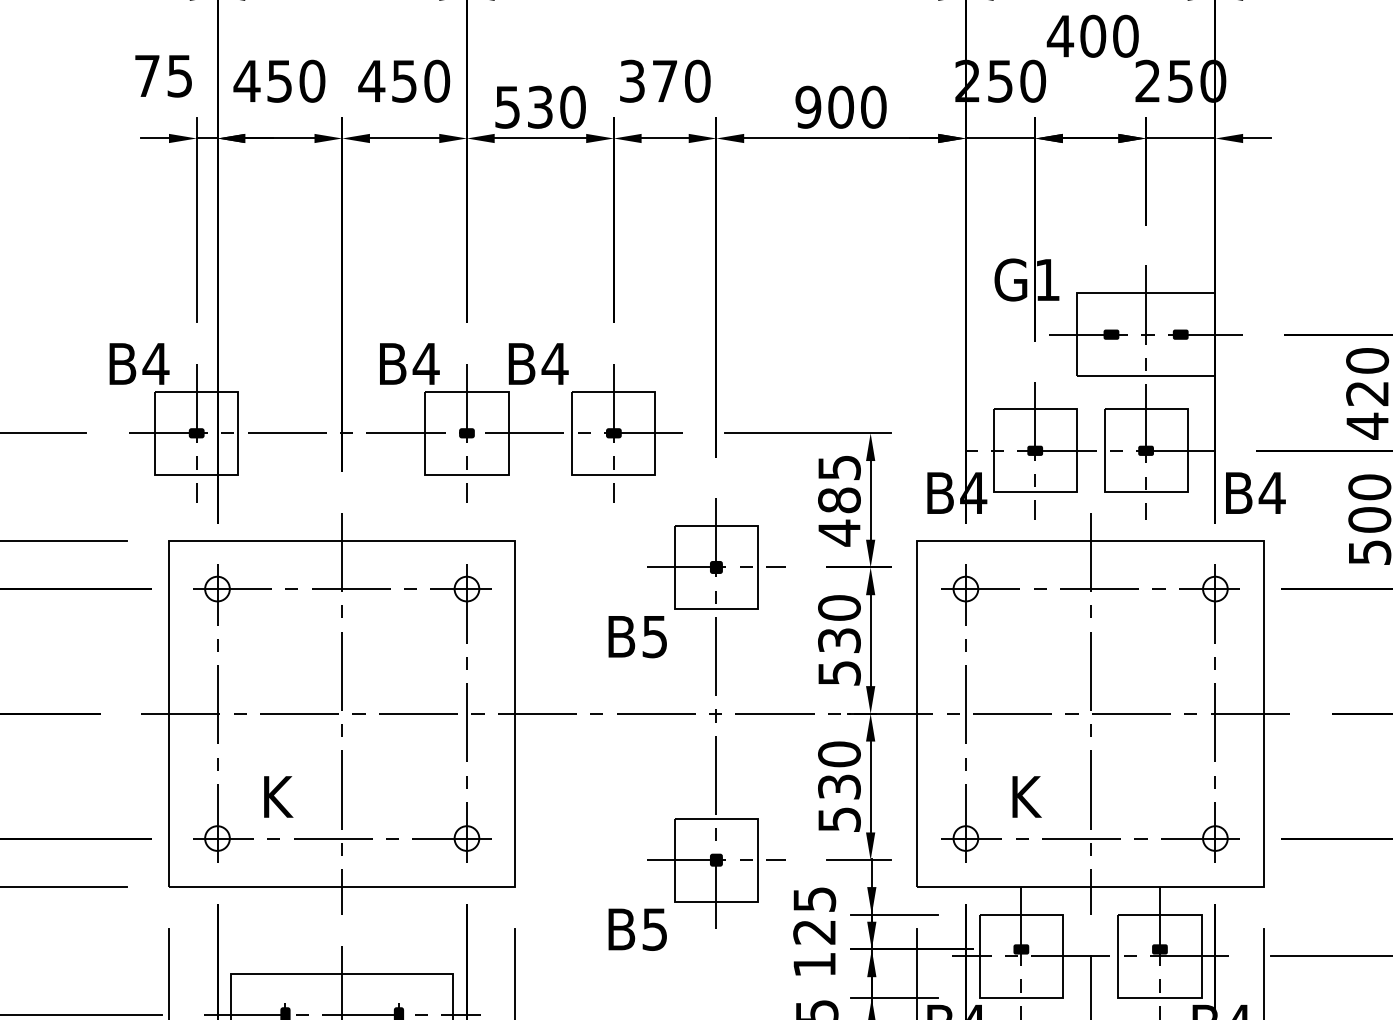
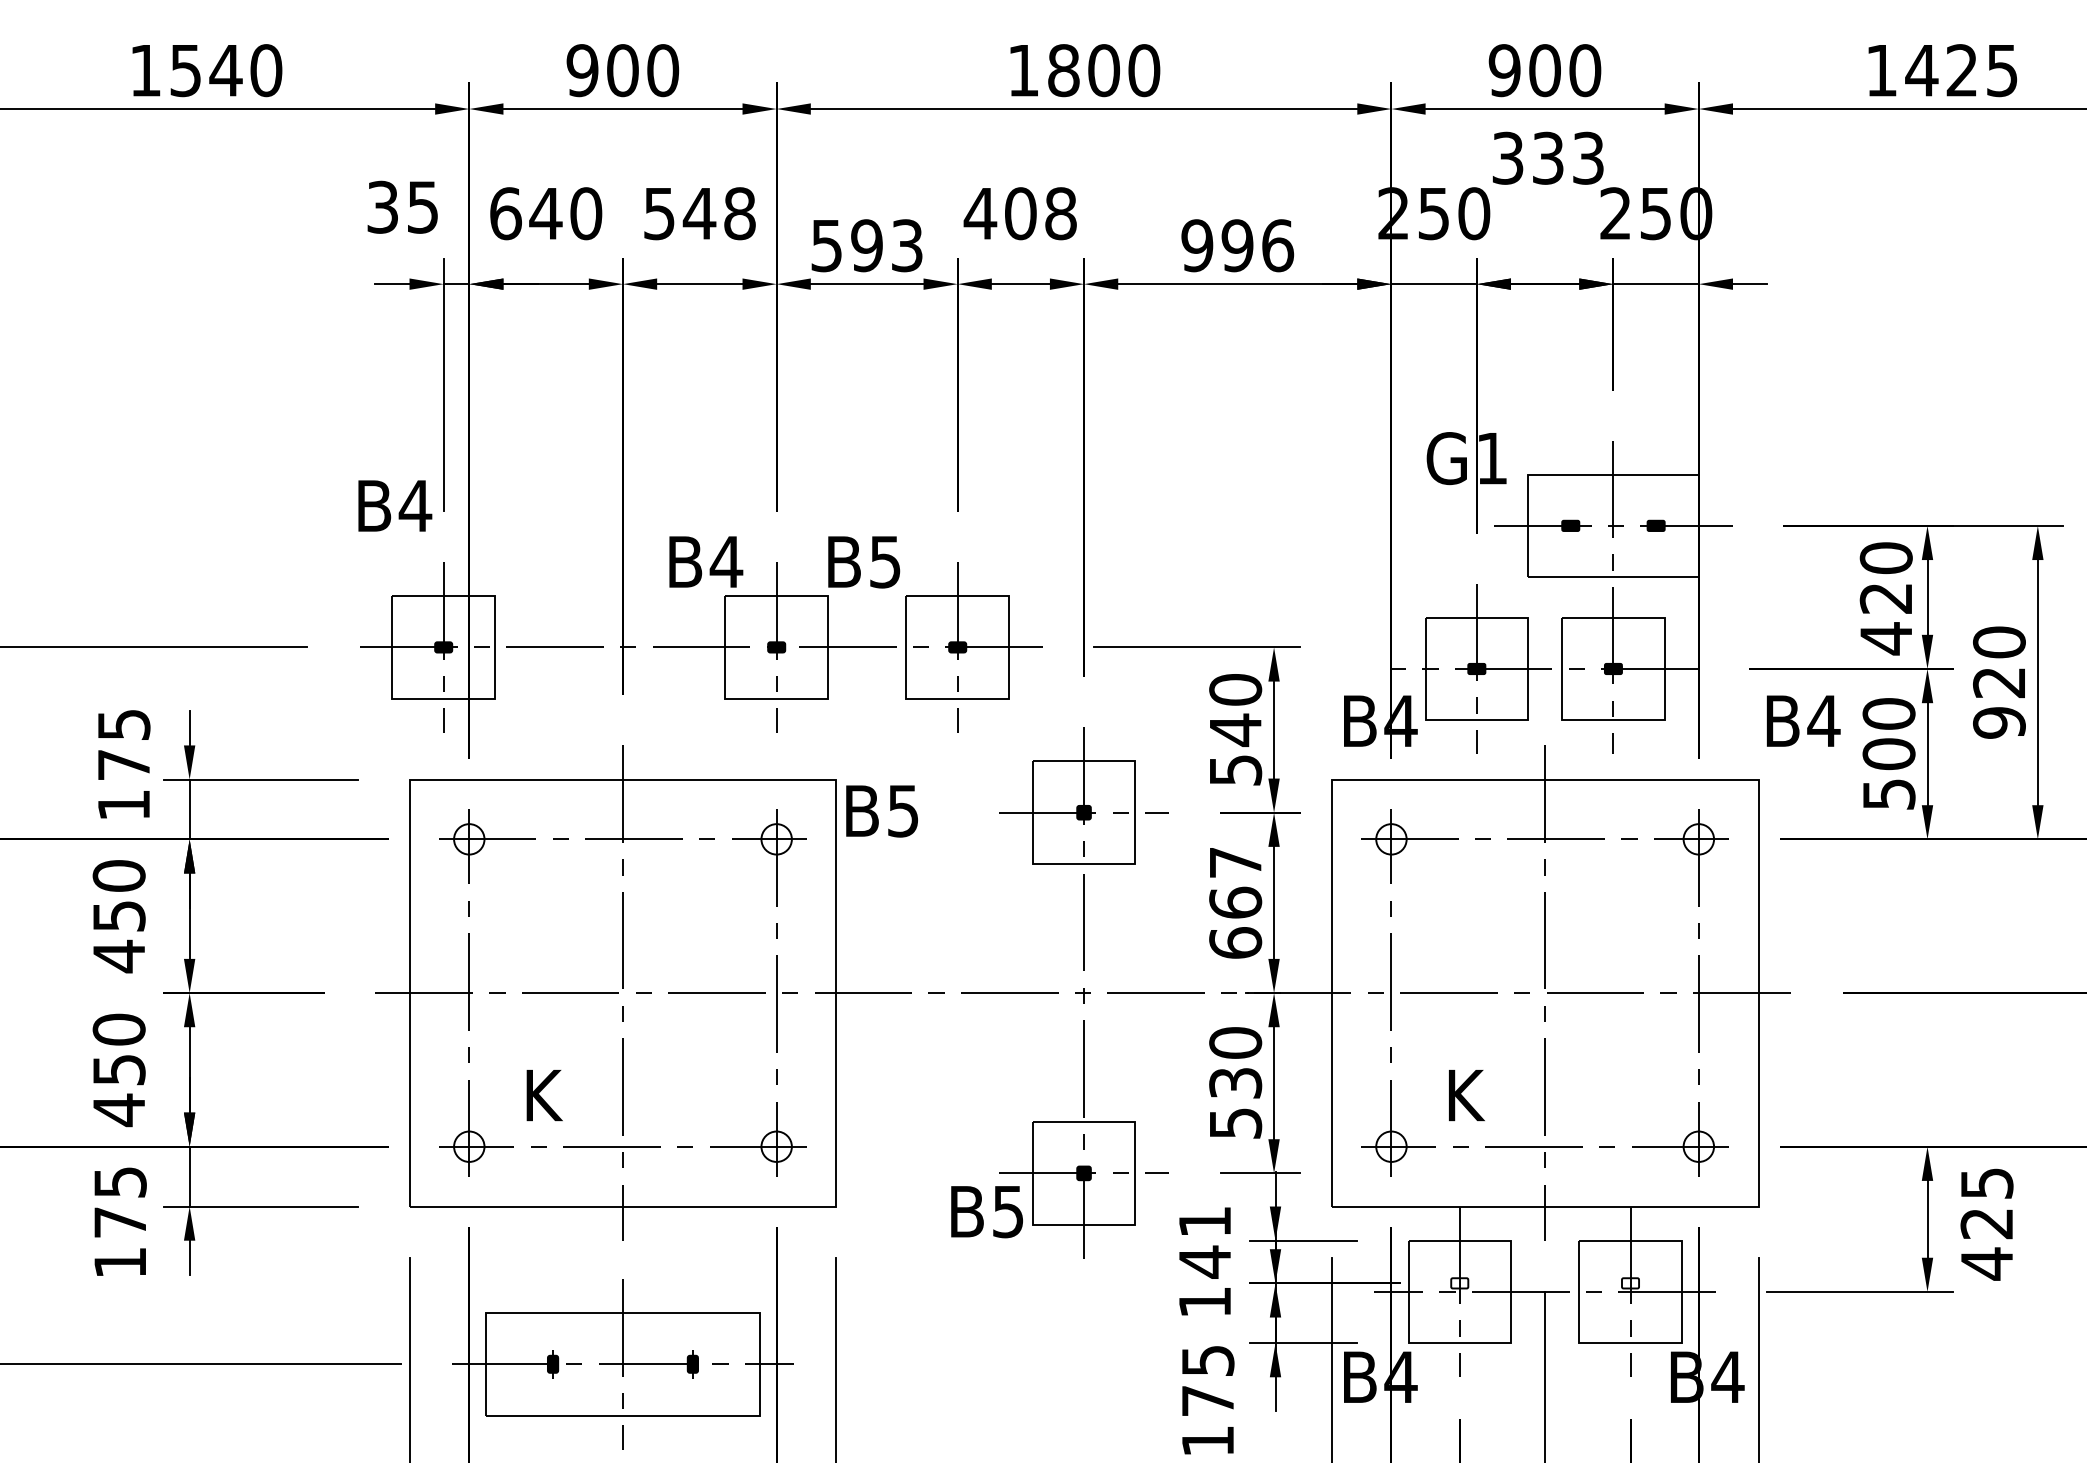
text: (1092, 35) -> (1547, 157), 400 -> 333
text: (147, 75) -> (382, 206), 75 -> 35
text: (263, 81) -> (525, 213), 450 -> 640
text: (403, 81) -> (698, 213), 450 -> 548
text: (664, 81) -> (1019, 213), 370 -> 408
text: (556, 107) -> (887, 245), 530 -> 593
text: (857, 107) -> (1257, 245), 900 -> 996
text: (139, 363) -> (395, 505), moved
text: (555, 364) -> (885, 562), B4 -> B5
text: (1255, 492) -> (1803, 720), moved
text: (839, 500) -> (1235, 730), 485 -> 540
text: (637, 637) -> (881, 811), moved
text: (839, 640) -> (1235, 902), 530 -> 667
text: (814, 916) -> (1204, 1242), 125 -> 141
text: (637, 930) -> (986, 1212), moved
fill: (1021, 949) -> (1459, 1283), removed
fill: (1159, 949) -> (1630, 1283), removed

